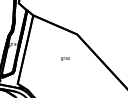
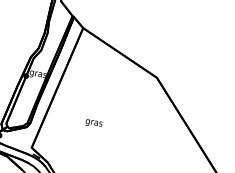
text: (64, 58) -> (92, 122), moved

